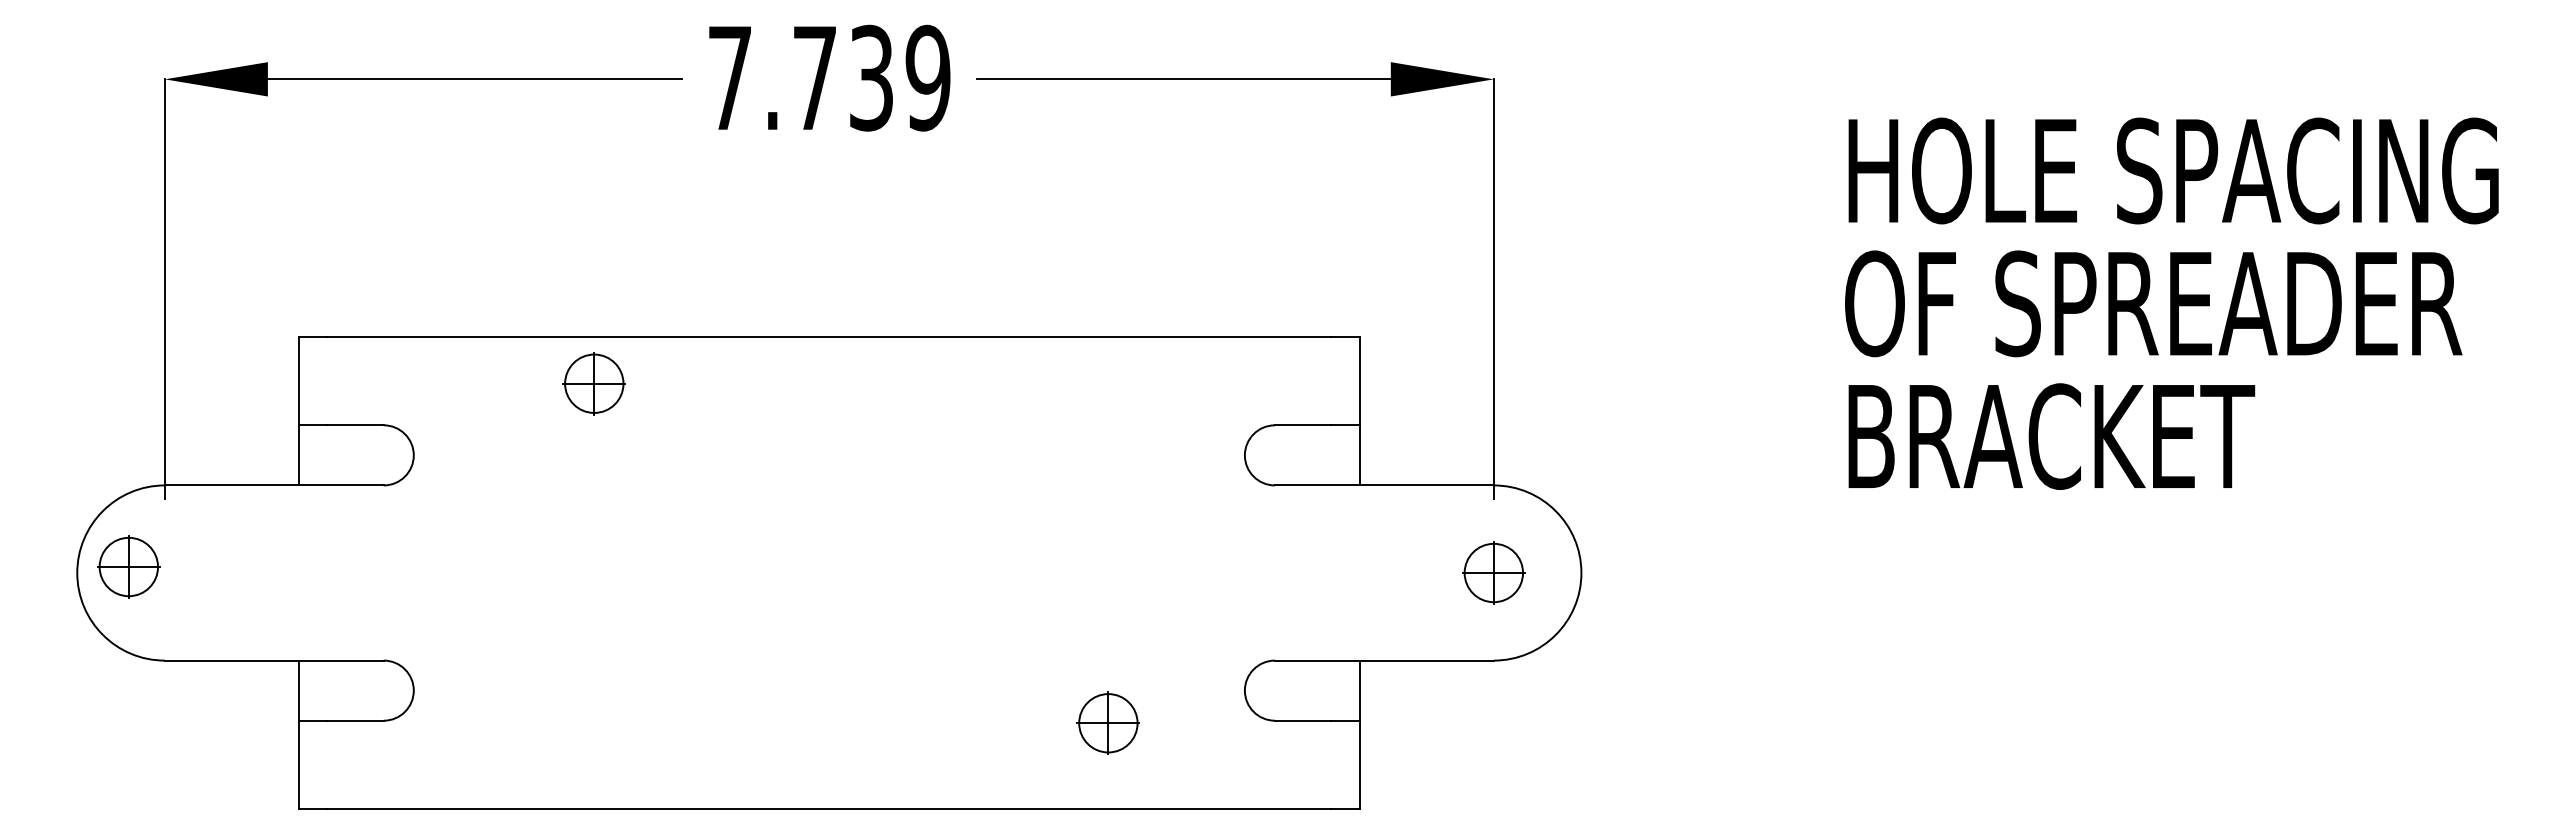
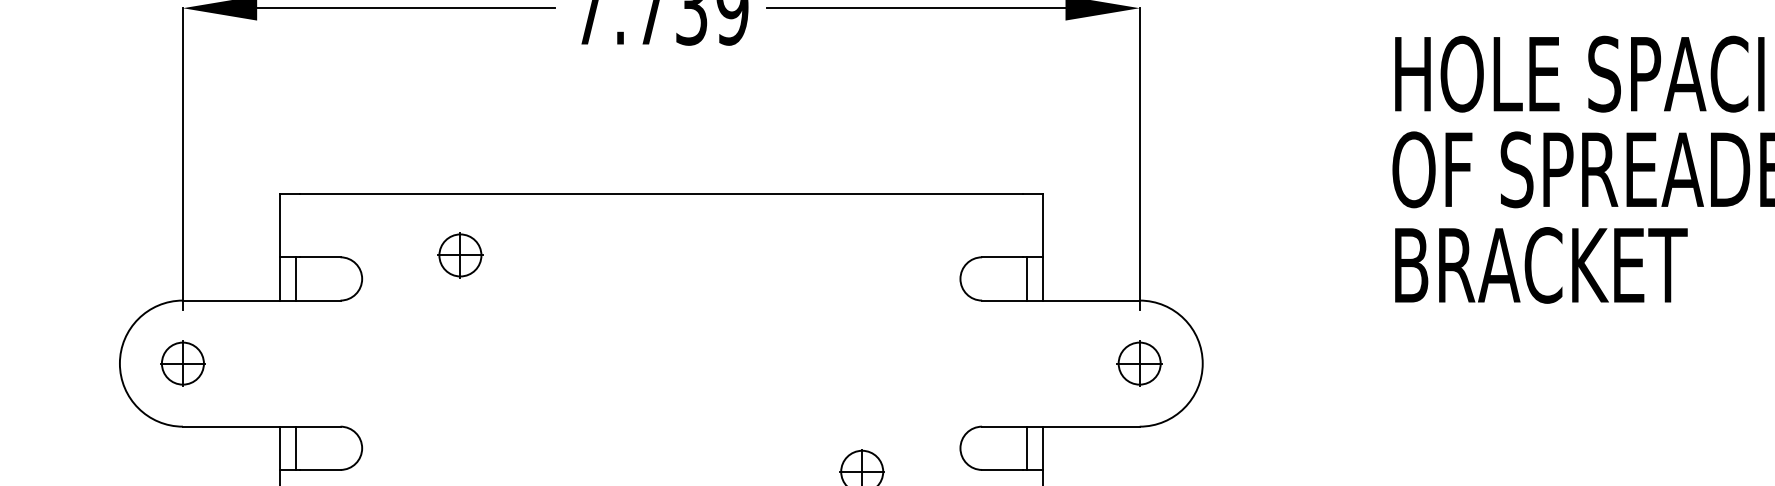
part: (593, 383) -> (459, 255), moved
line: (322, 455) -> (296, 279), added
line: (1336, 455) -> (1026, 279), added
part: (128, 566) -> (182, 363), moved
line: (322, 690) -> (296, 448), added
line: (1336, 690) -> (1026, 448), added

